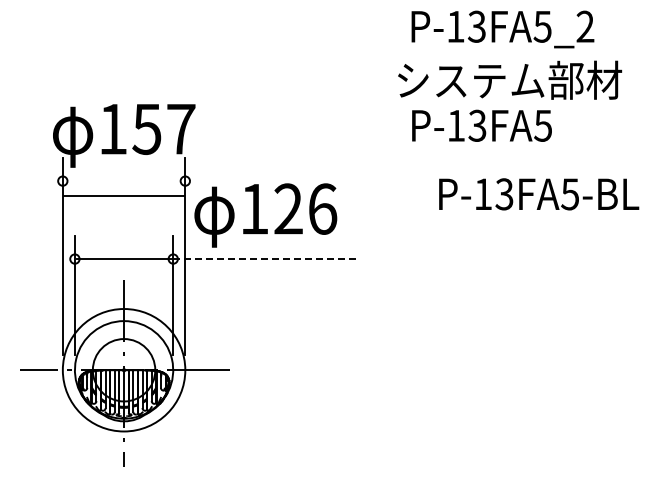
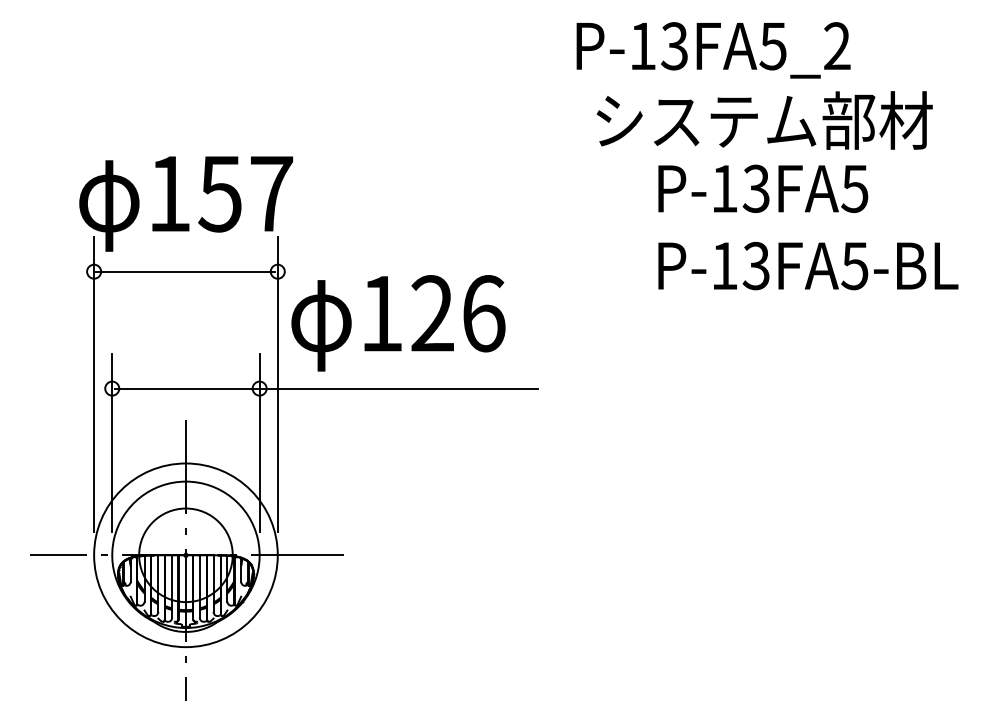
text: (502, 29) -> (712, 50), moved
text: (481, 125) -> (762, 188), moved
text: (539, 194) -> (808, 266), moved
line: (123, 196) -> (185, 272), moved
line: (265, 259) -> (398, 389), dashed -> solid

